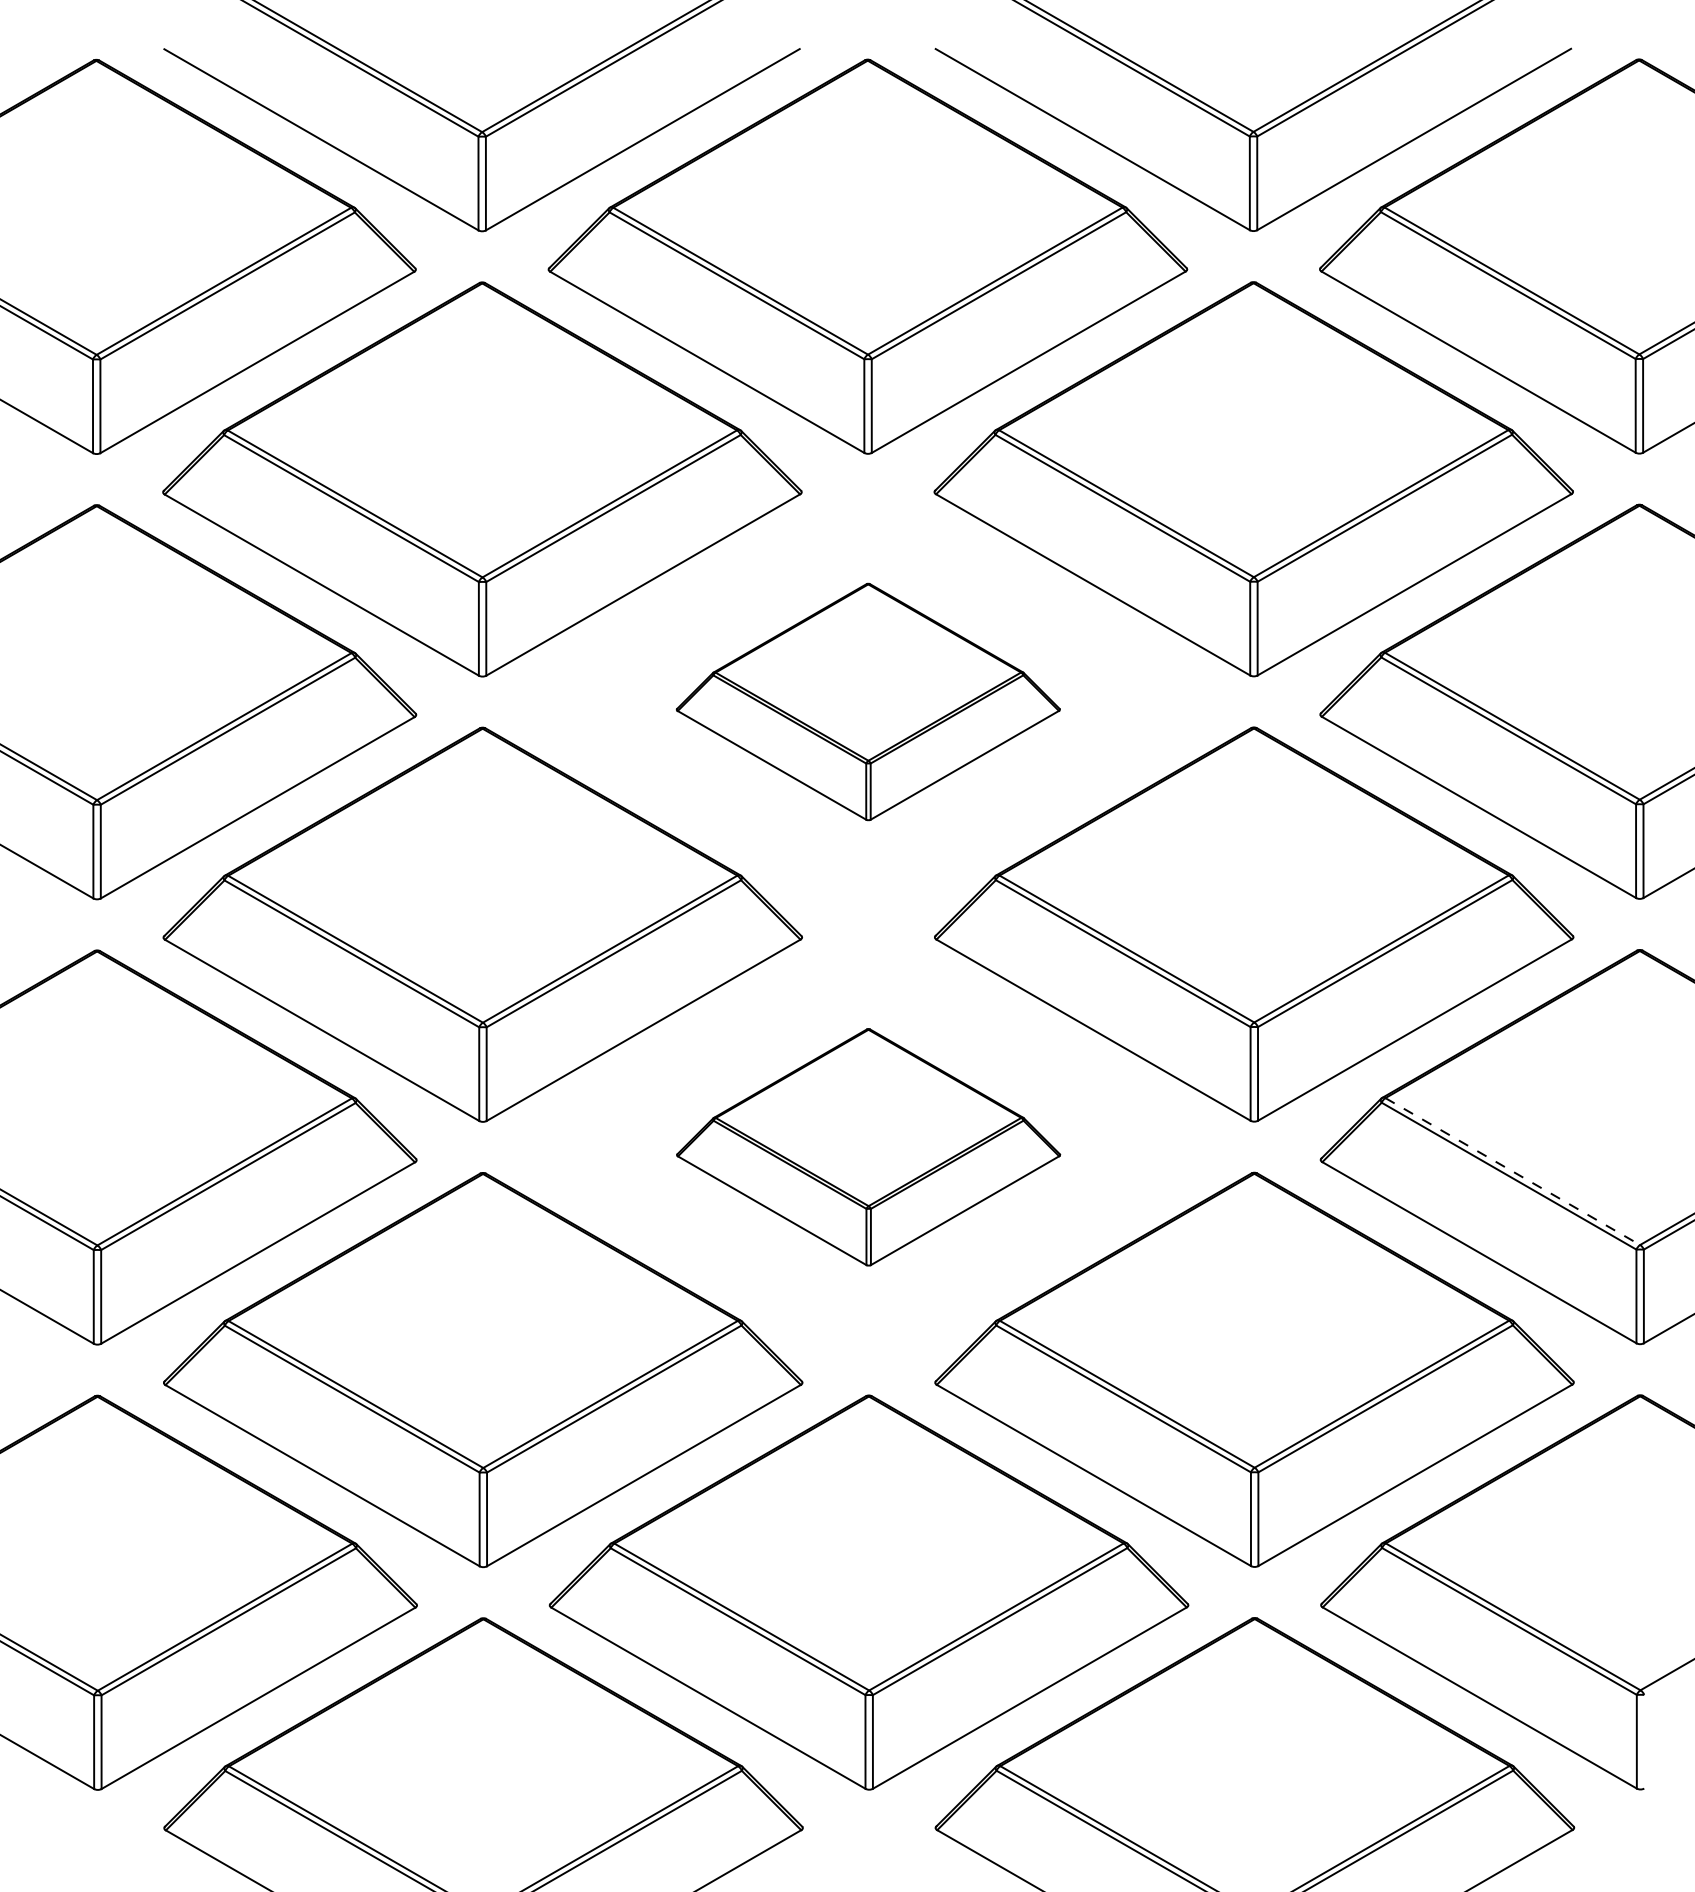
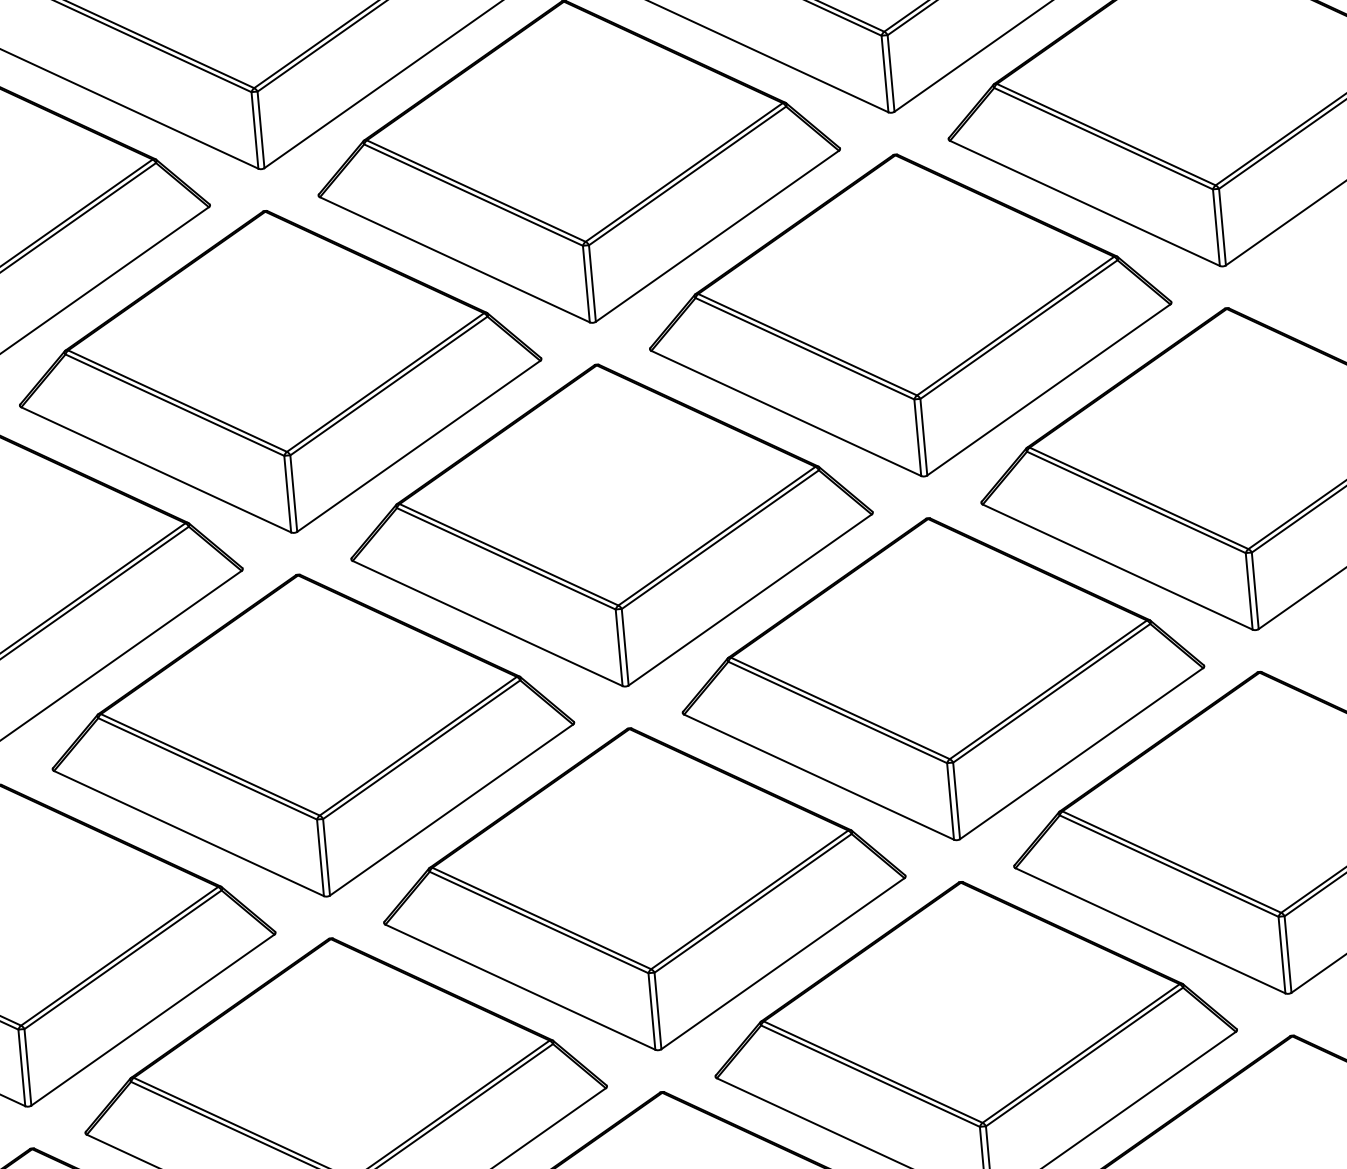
part: (868, 701) -> (611, 525), size x1.67
part: (868, 1147) -> (643, 889), size x1.67
line: (1513, 1171) -> (1172, 861), dashed -> solid

